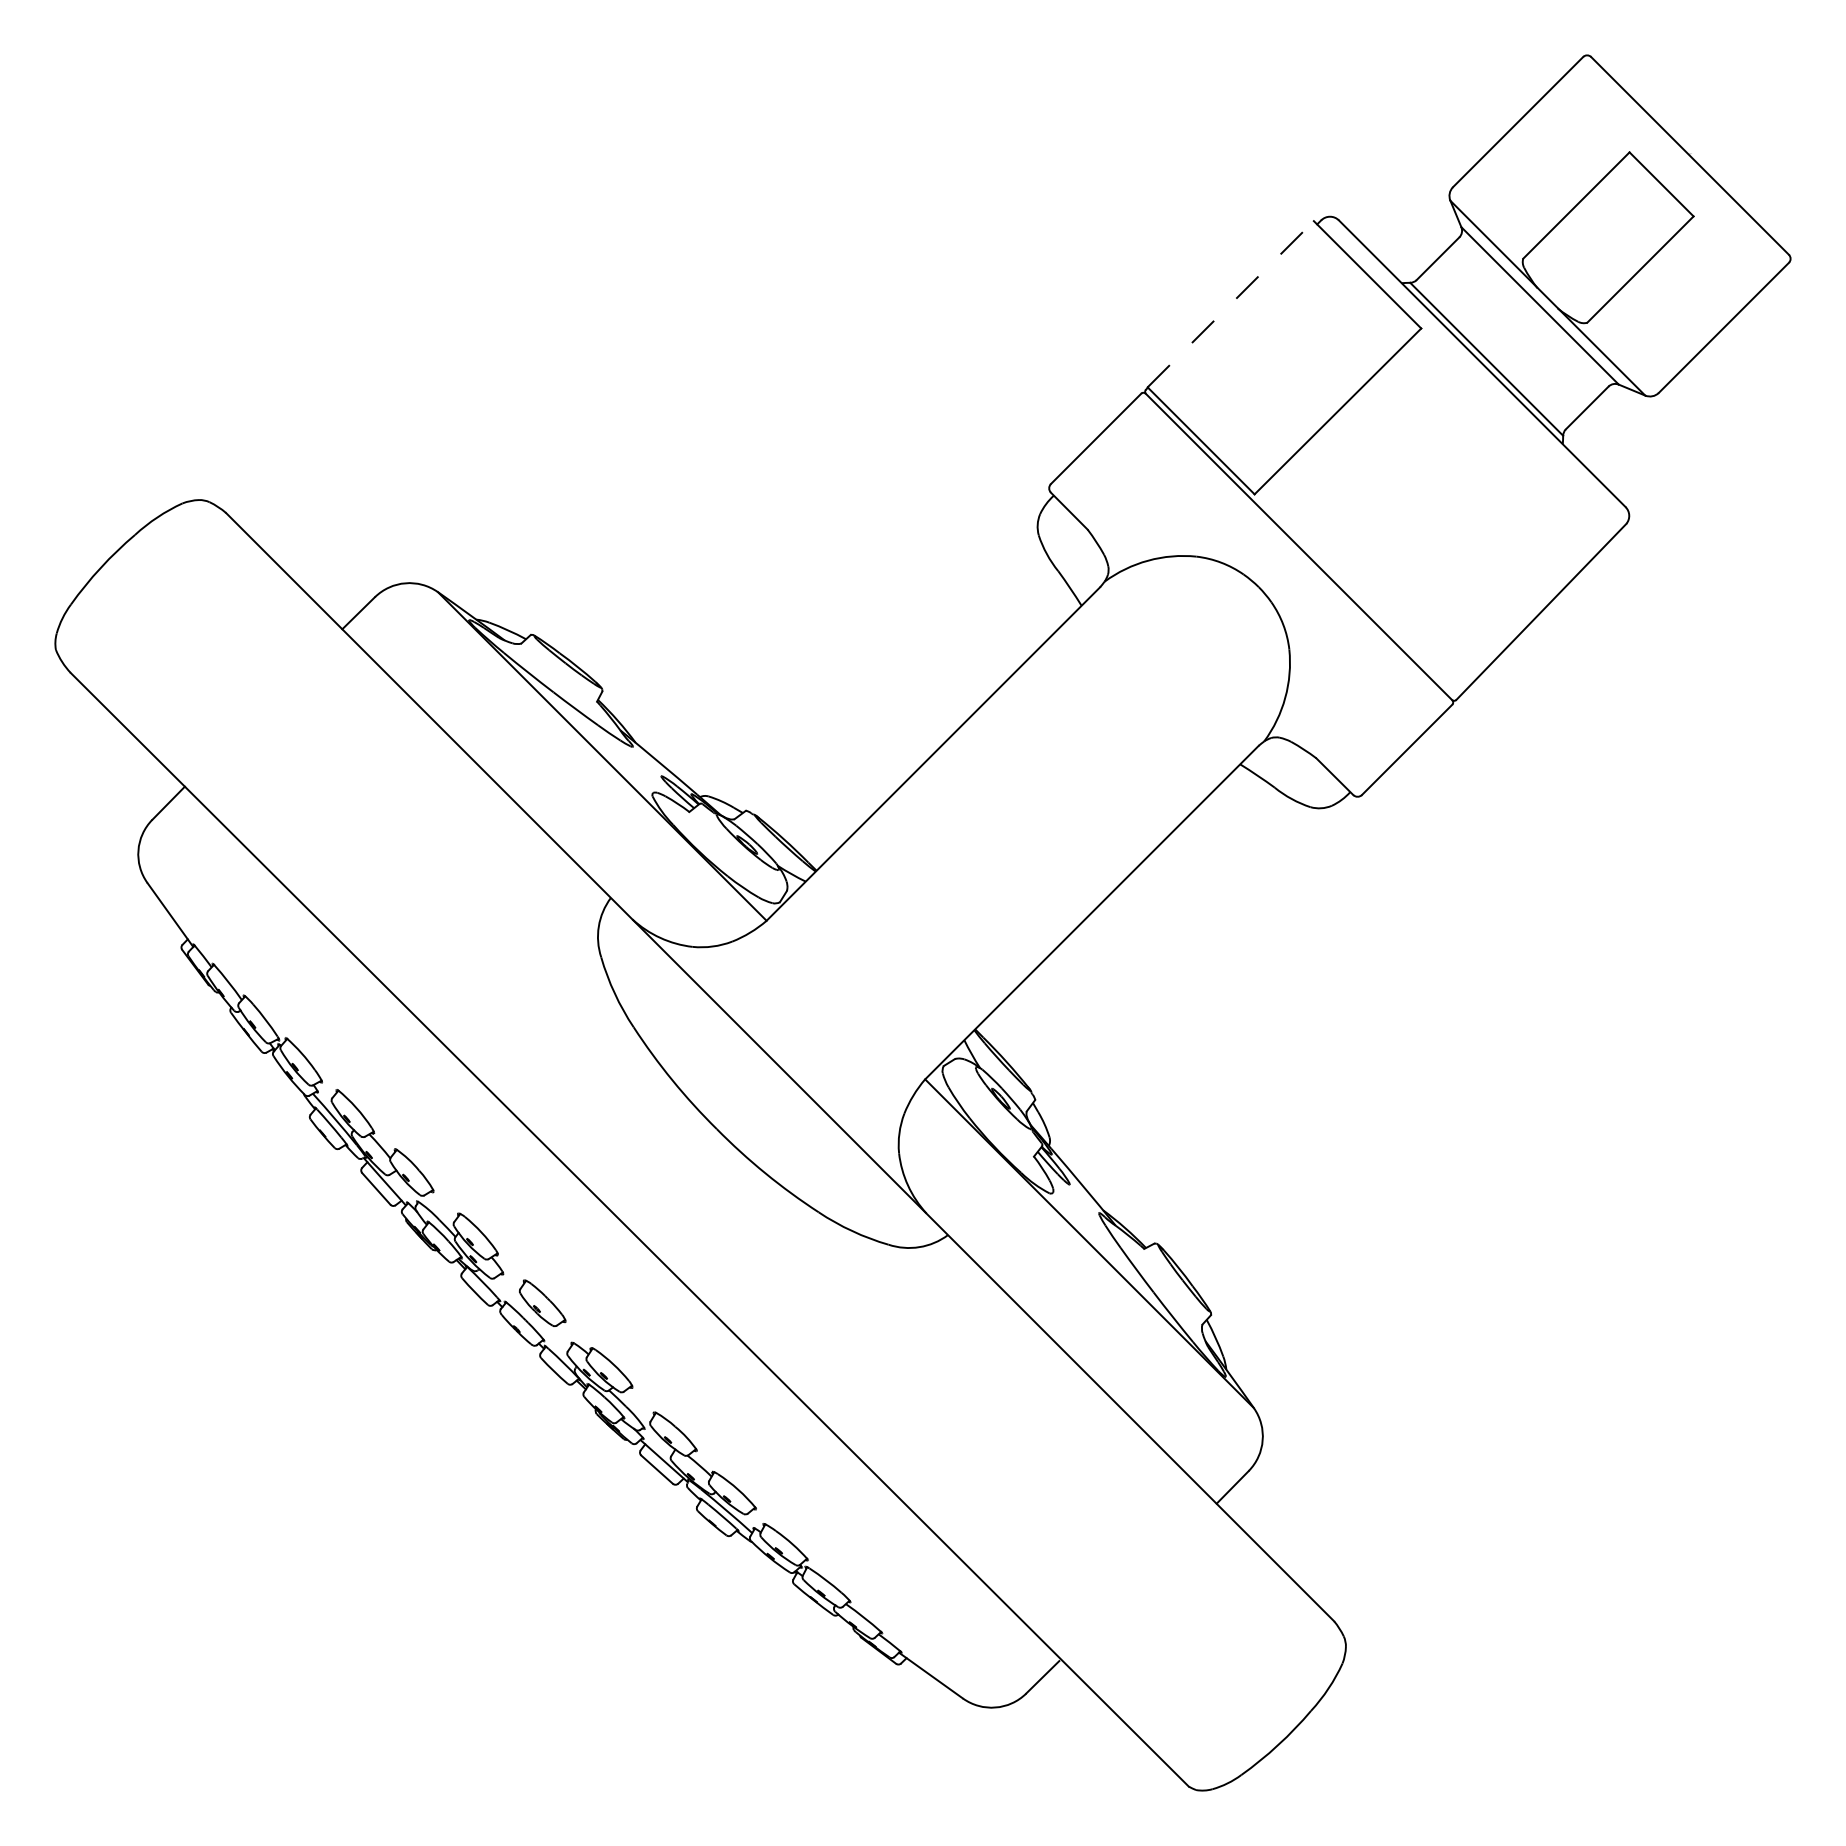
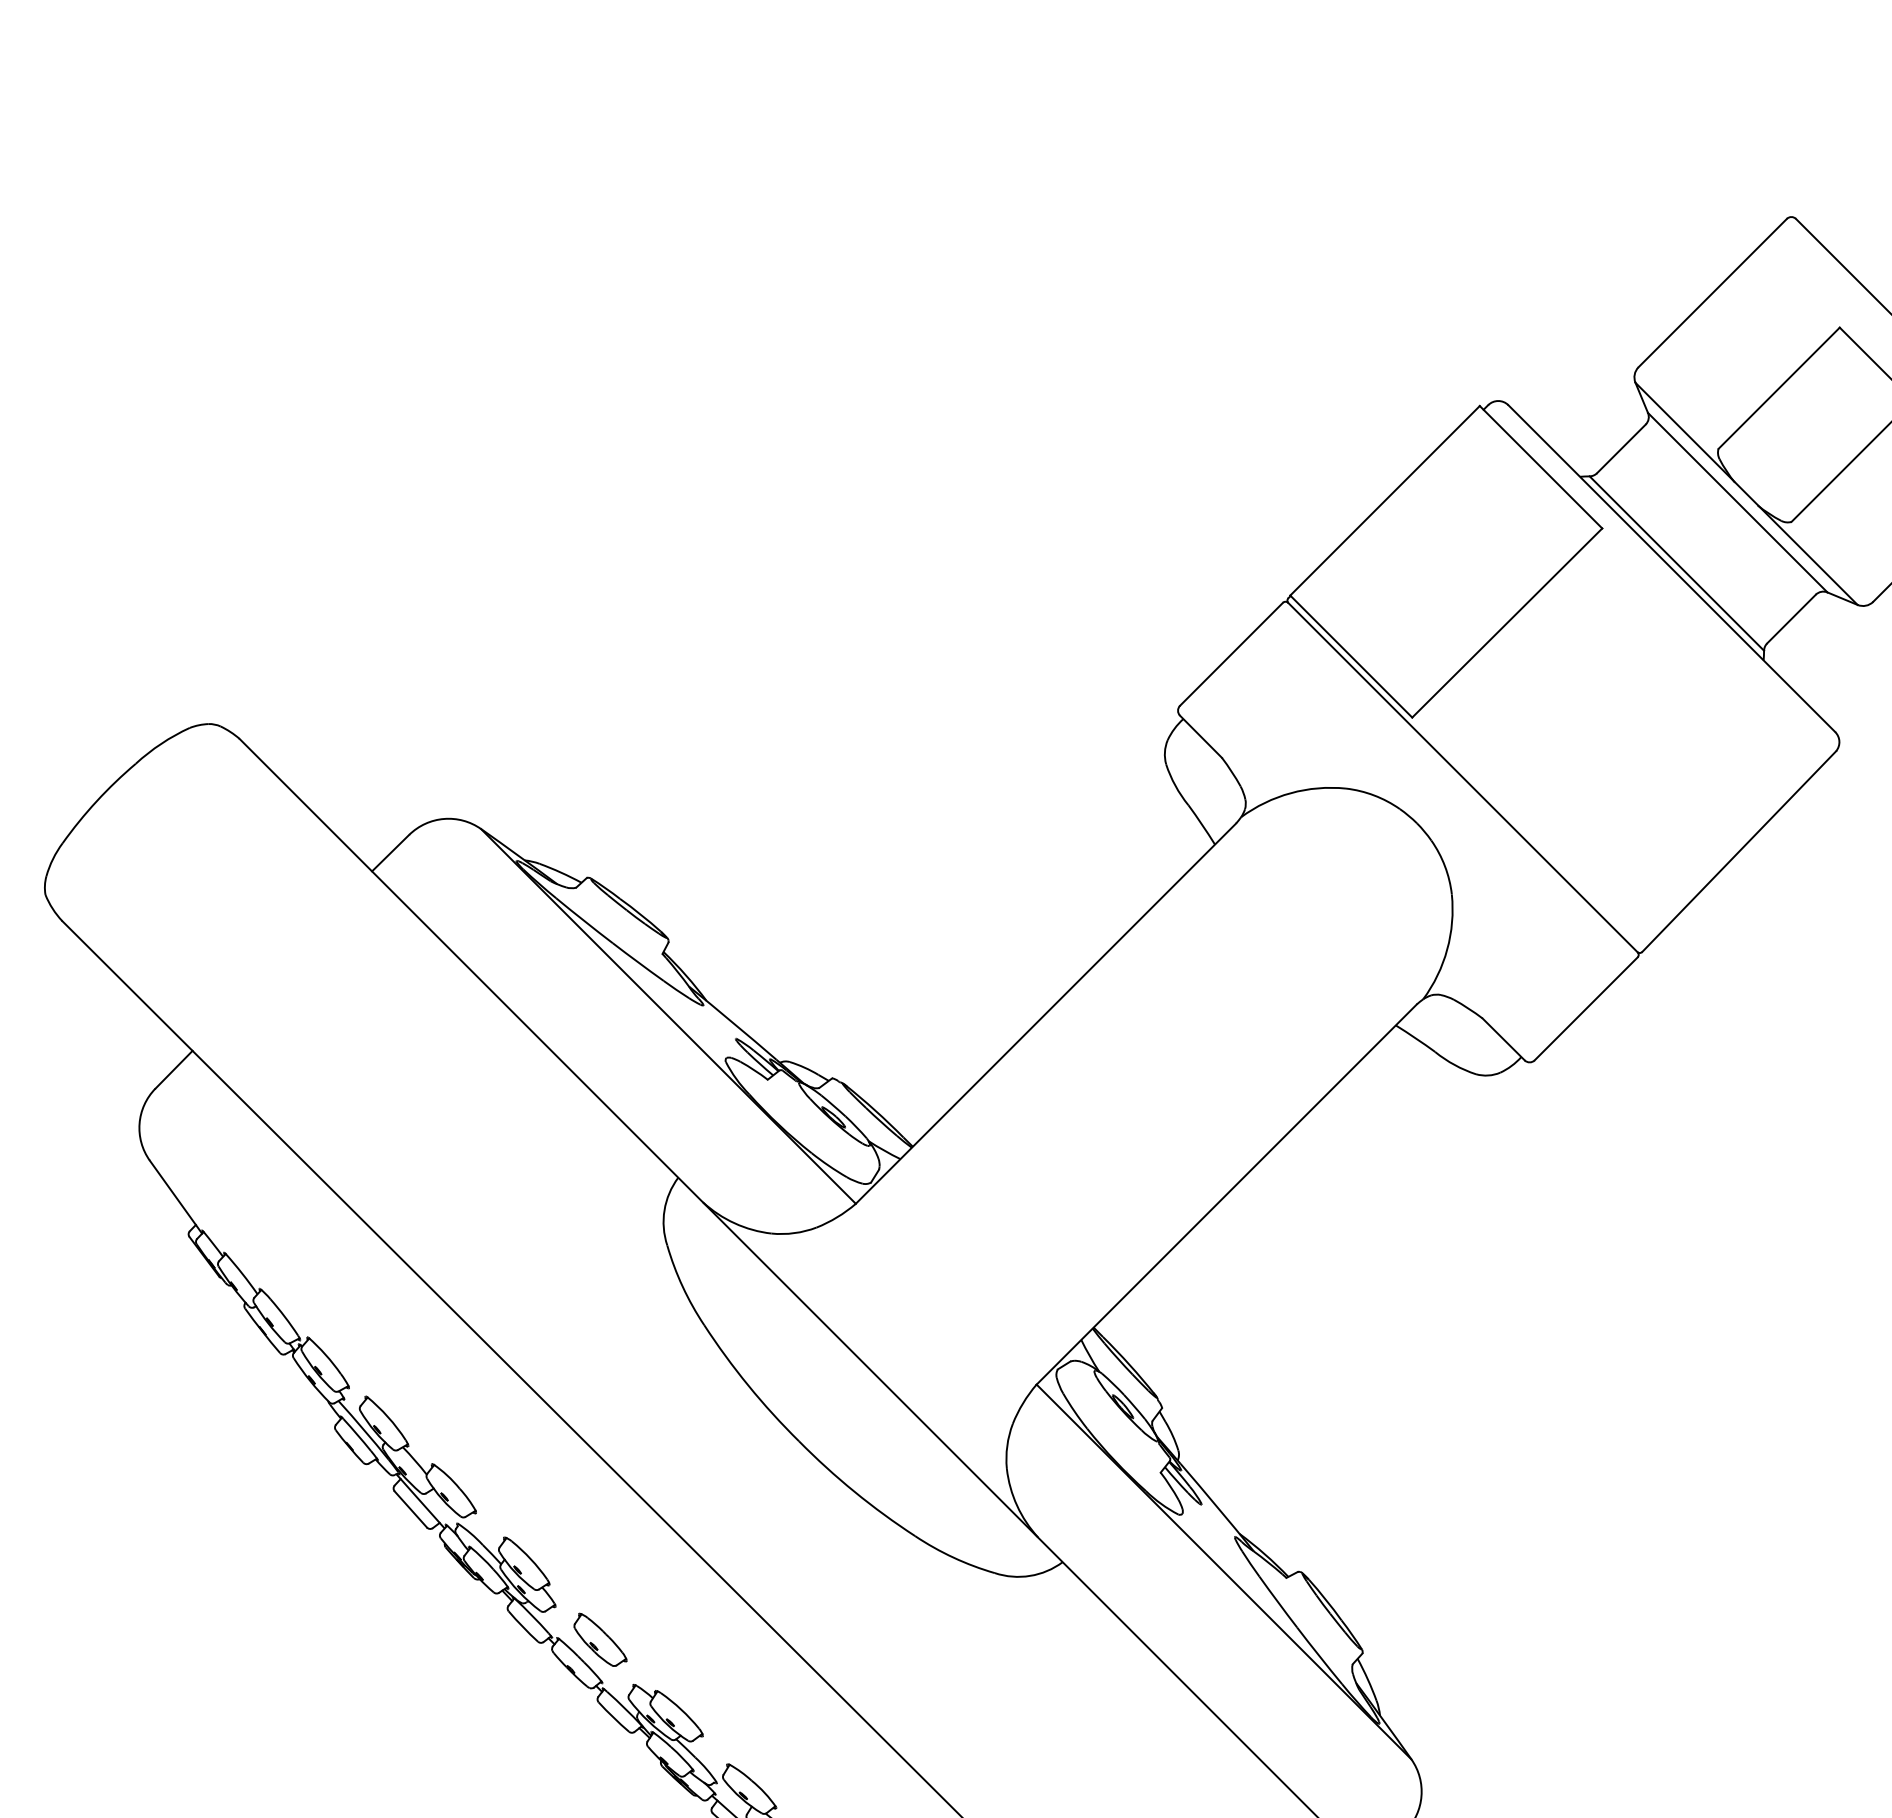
line: (1230, 304) -> (1384, 501), dashed -> solid

